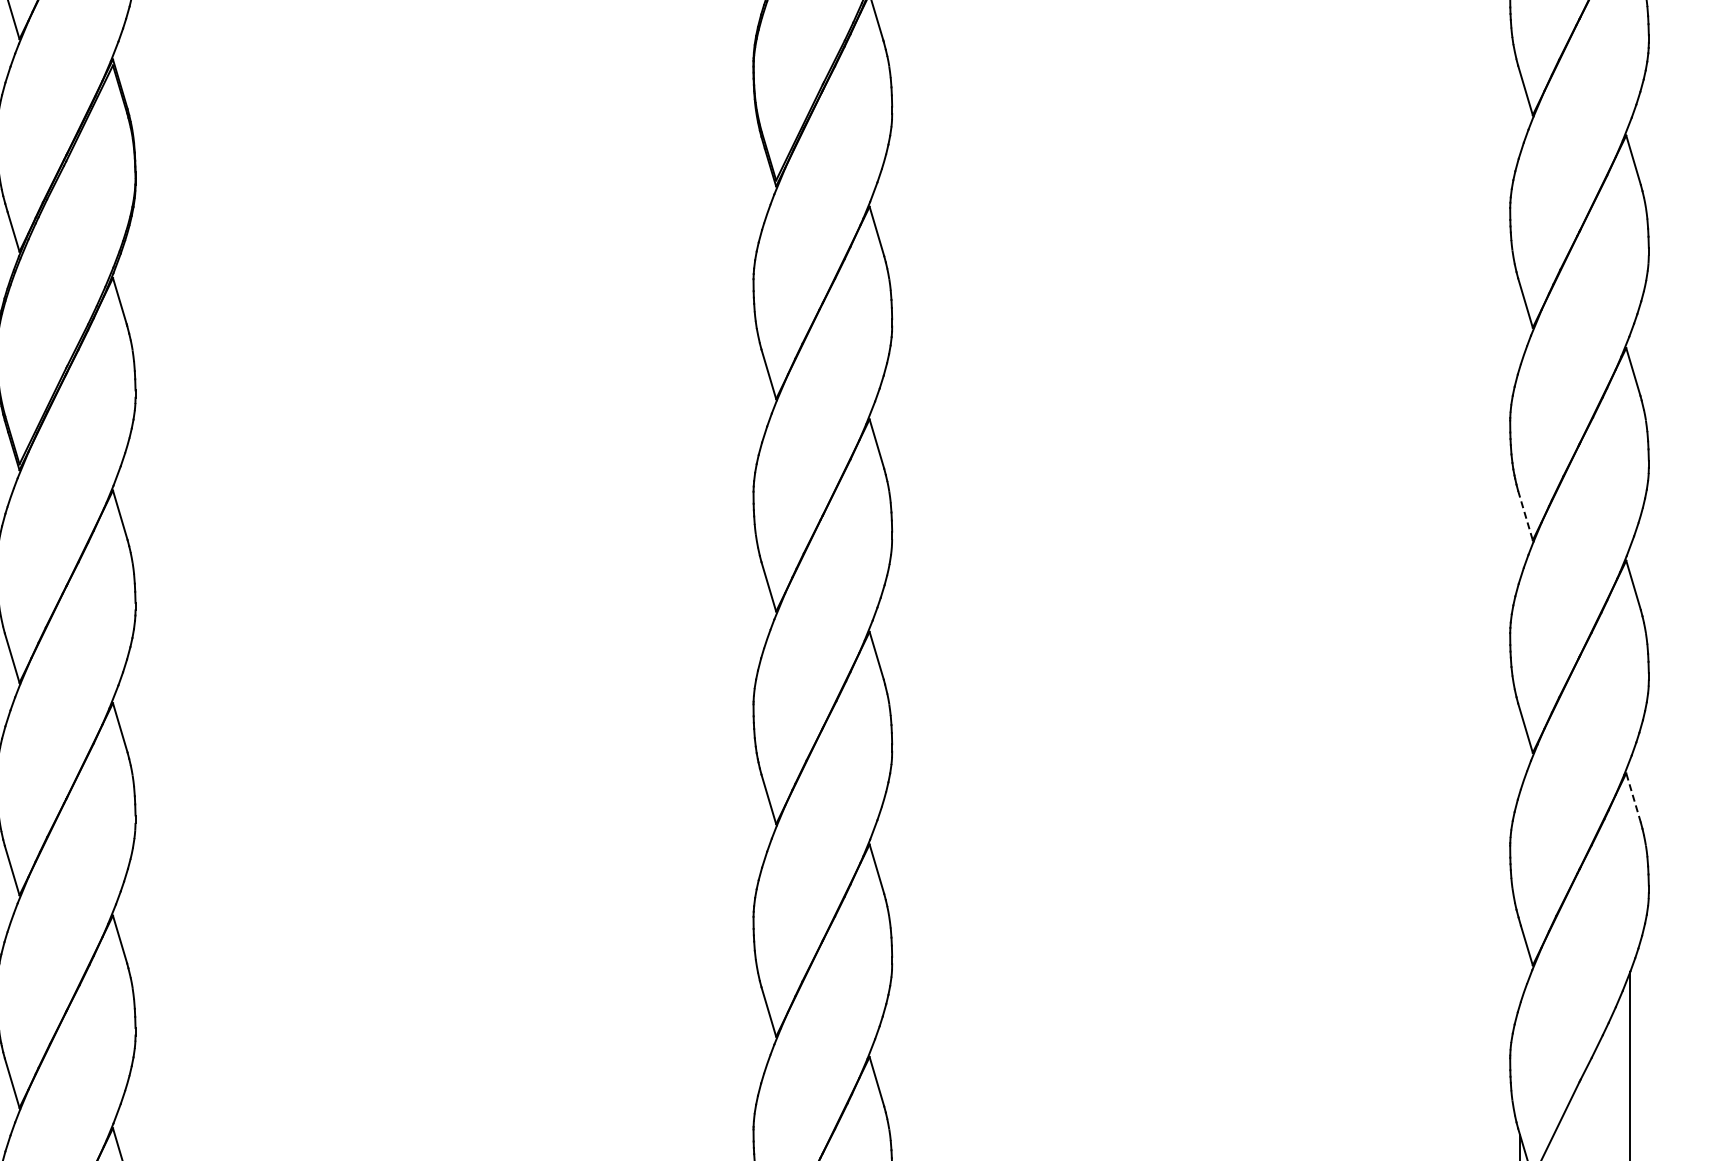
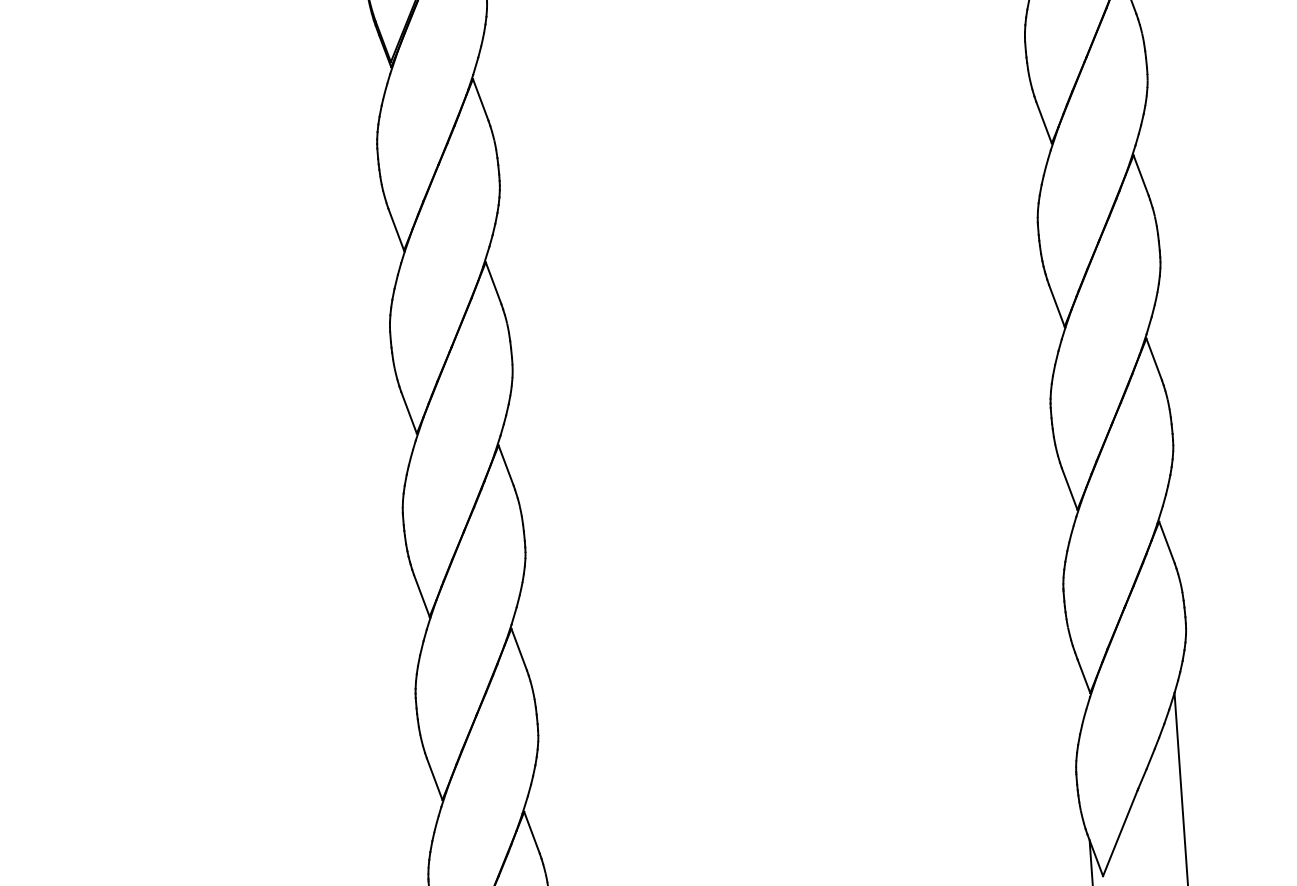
line: (1525, 515) -> (1056, 305), dashed -> solid
line: (1633, 797) -> (1166, 542), dashed -> solid

